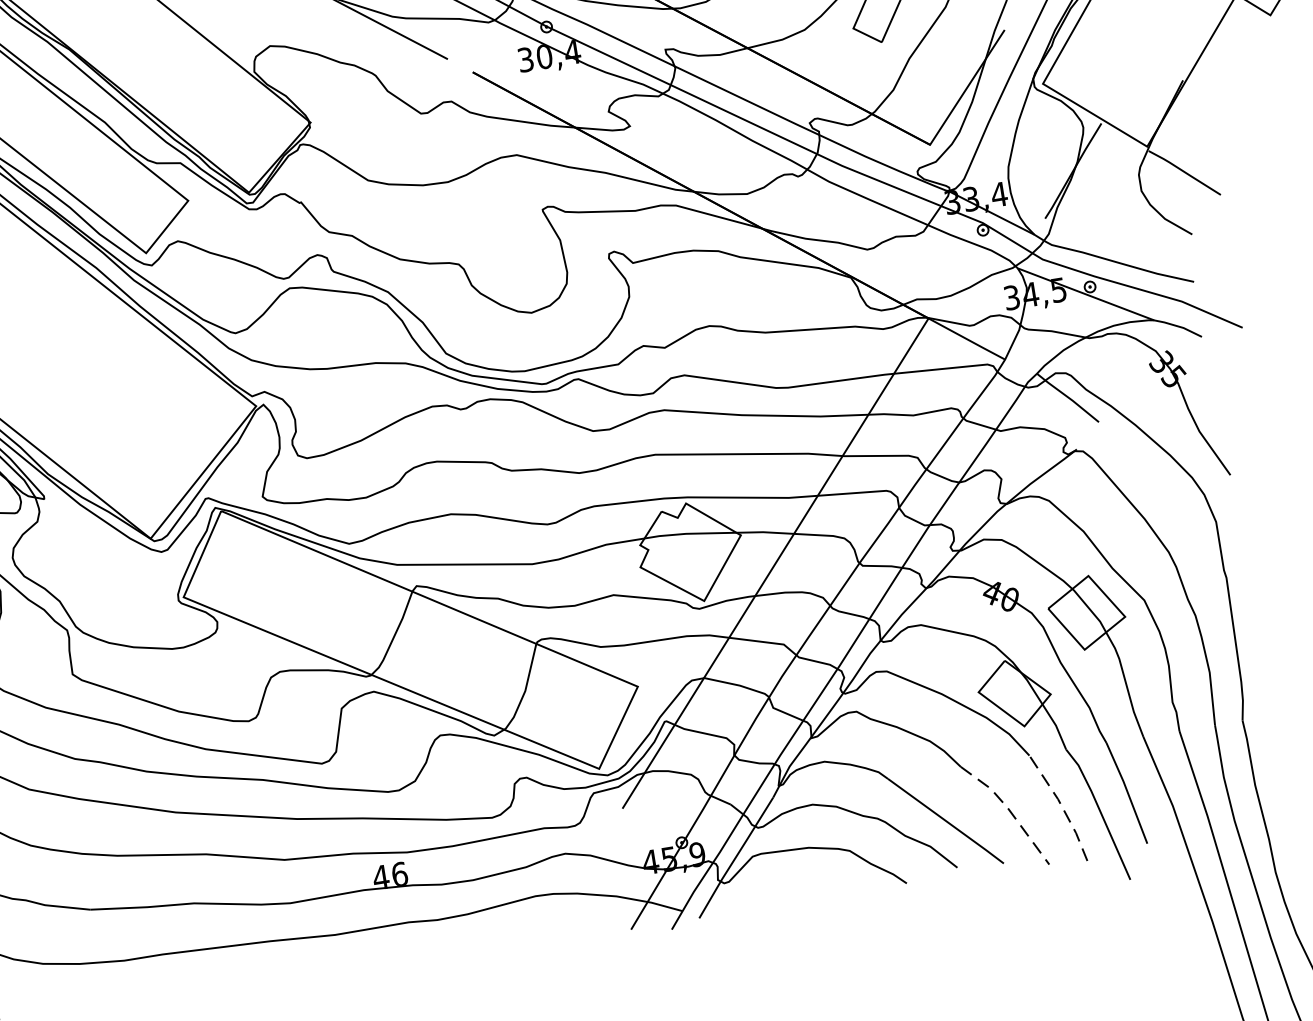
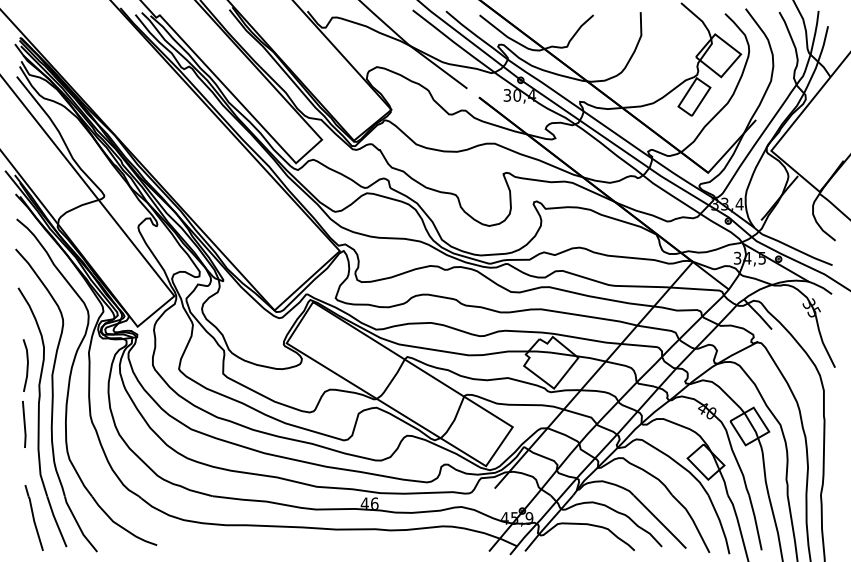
line: (1061, 805) -> (720, 523), dashed -> solid
line: (1009, 810) -> (693, 521), dashed -> solid

